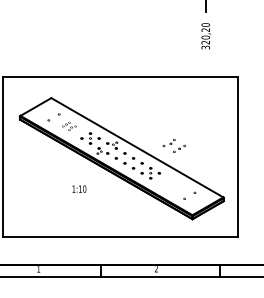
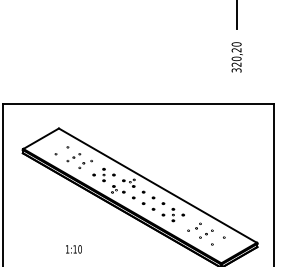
part: (69, 126) -> (79, 161), size x1.67
part: (173, 145) -> (199, 230), moved
text: (79, 188) -> (74, 248), moved

